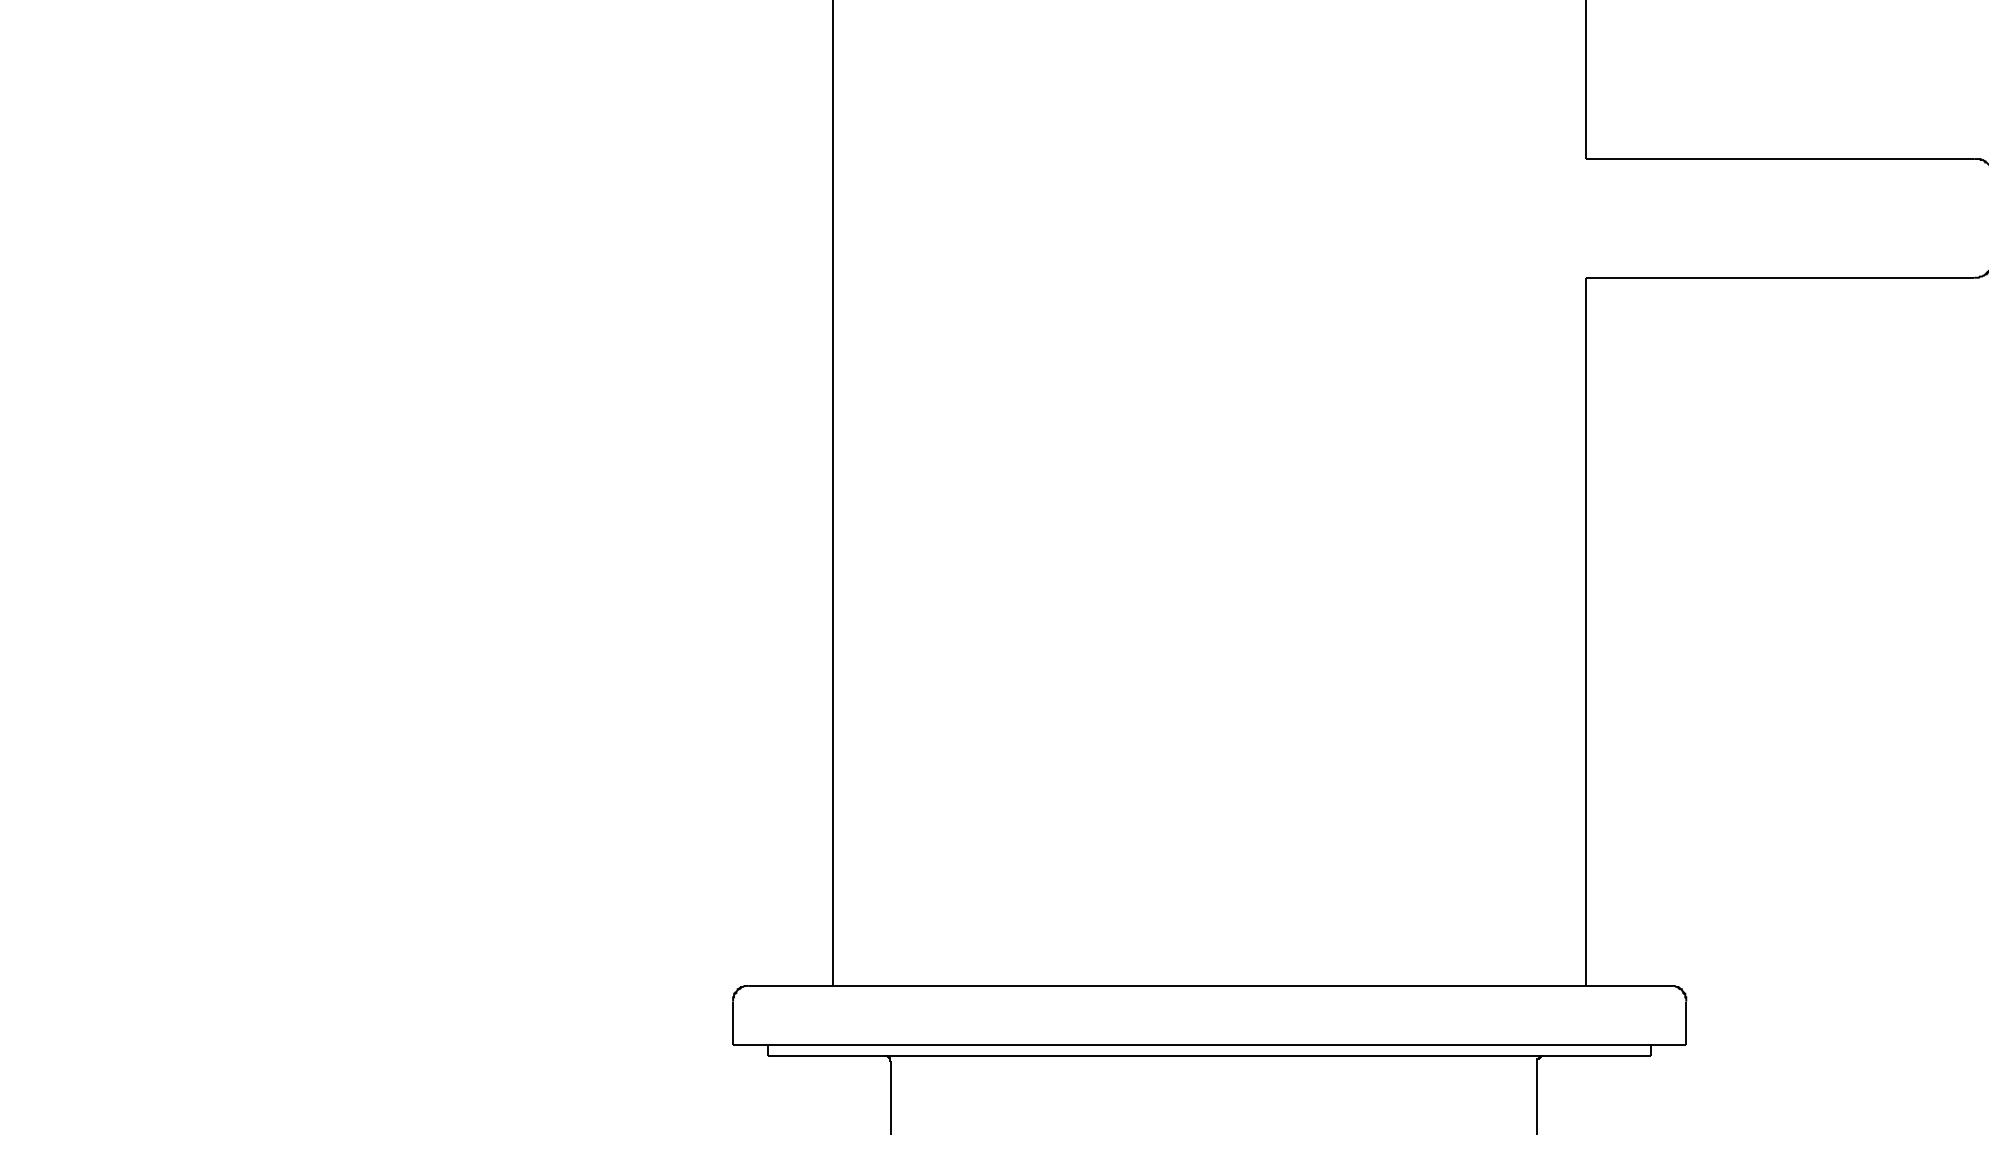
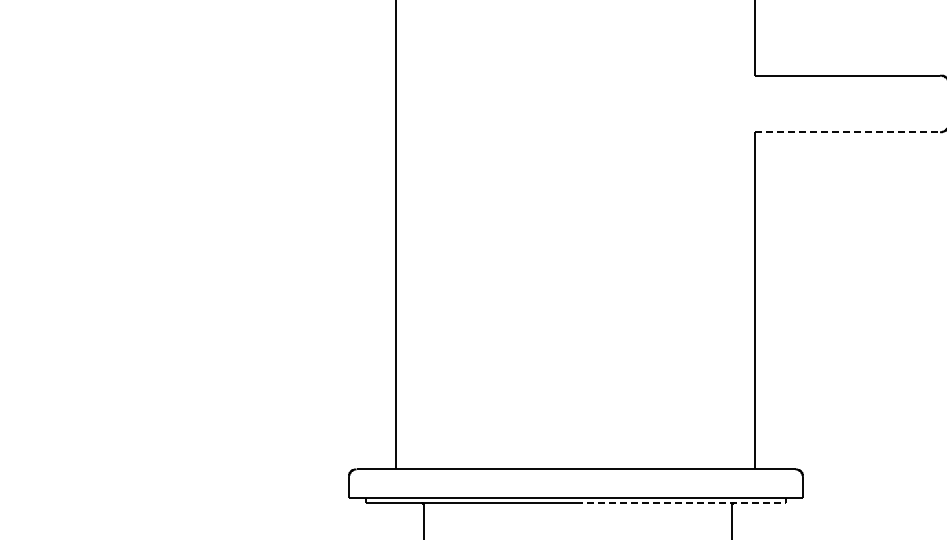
line: (1782, 278) -> (848, 132), solid -> dashed
line: (1431, 1055) -> (681, 502), solid -> dashed

